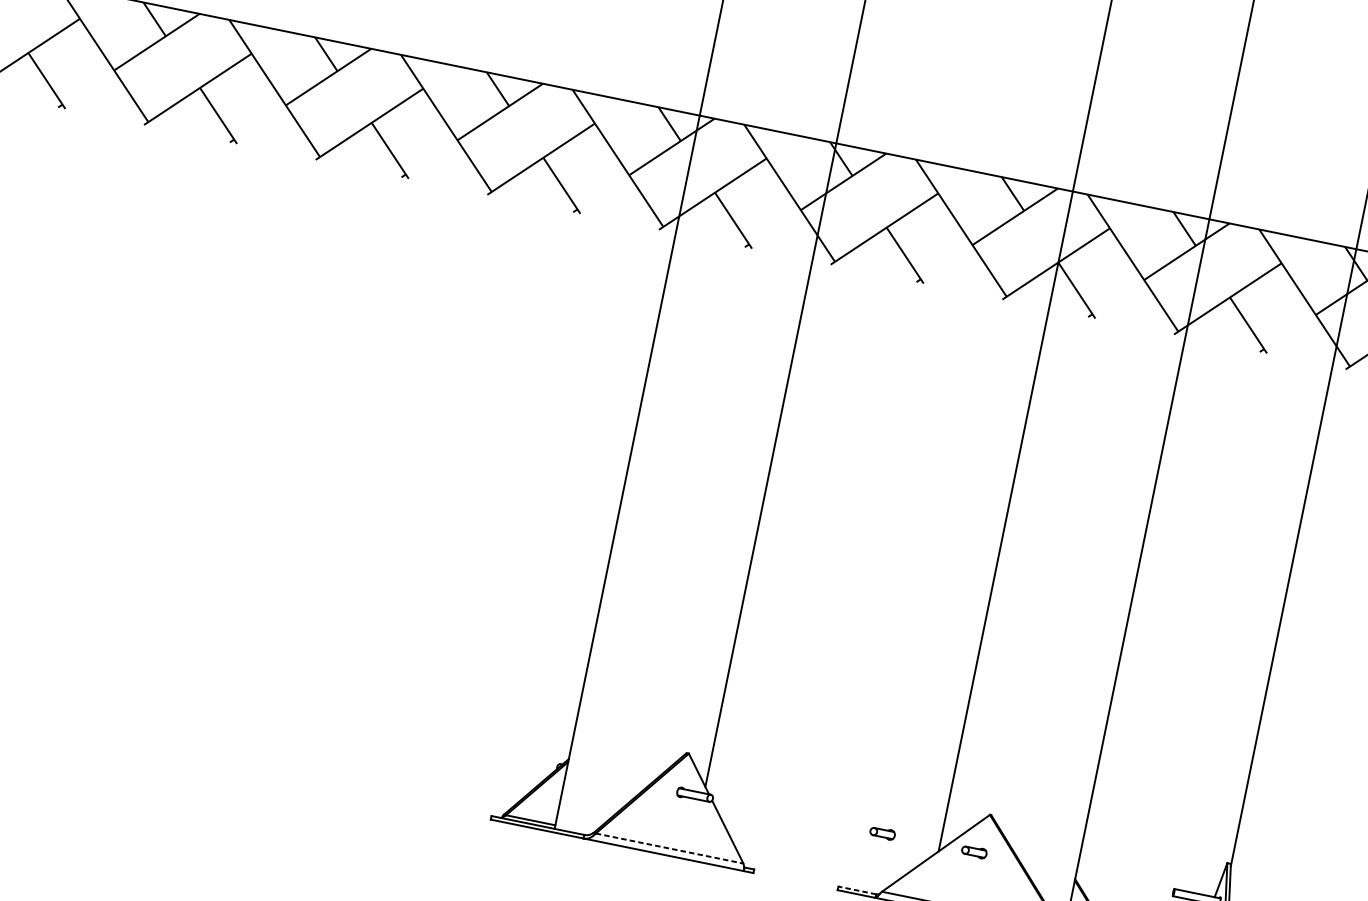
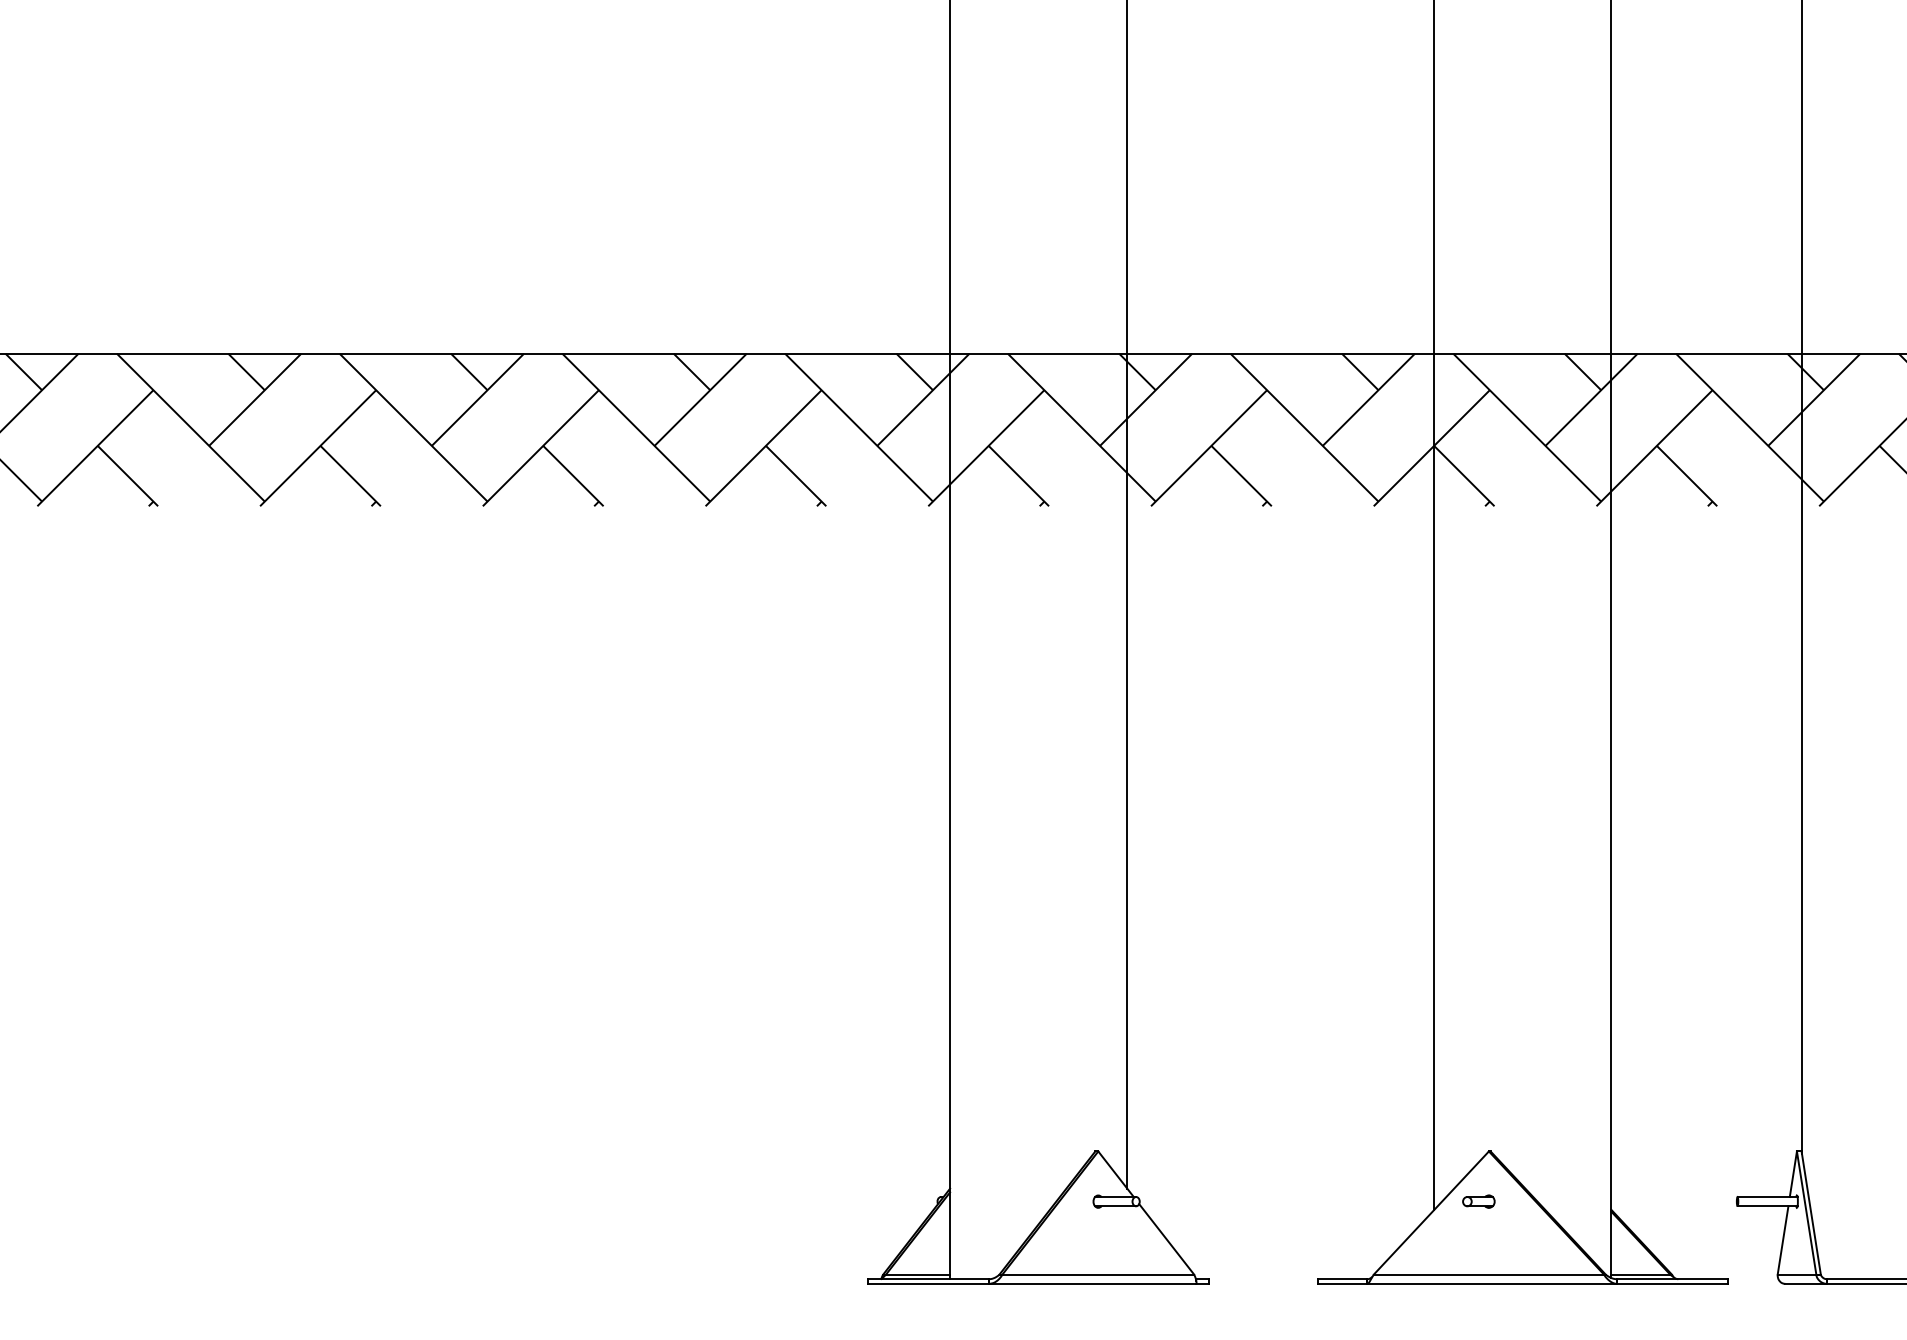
part: (882, 833) -> (1359, 1201), removed
line: (669, 848) -> (1098, 1274), dashed -> solid
line: (857, 890) -> (1342, 1279), dashed -> solid

